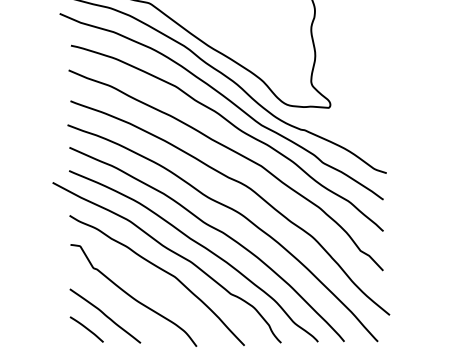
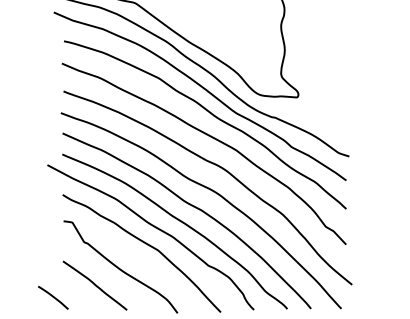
line: (87, 329) -> (53, 297), moved

